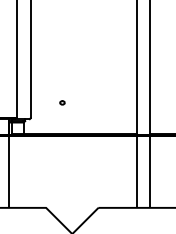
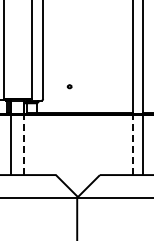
line: (8, 171) -> (24, 144), solid -> dashed
line: (137, 171) -> (132, 144), solid -> dashed

